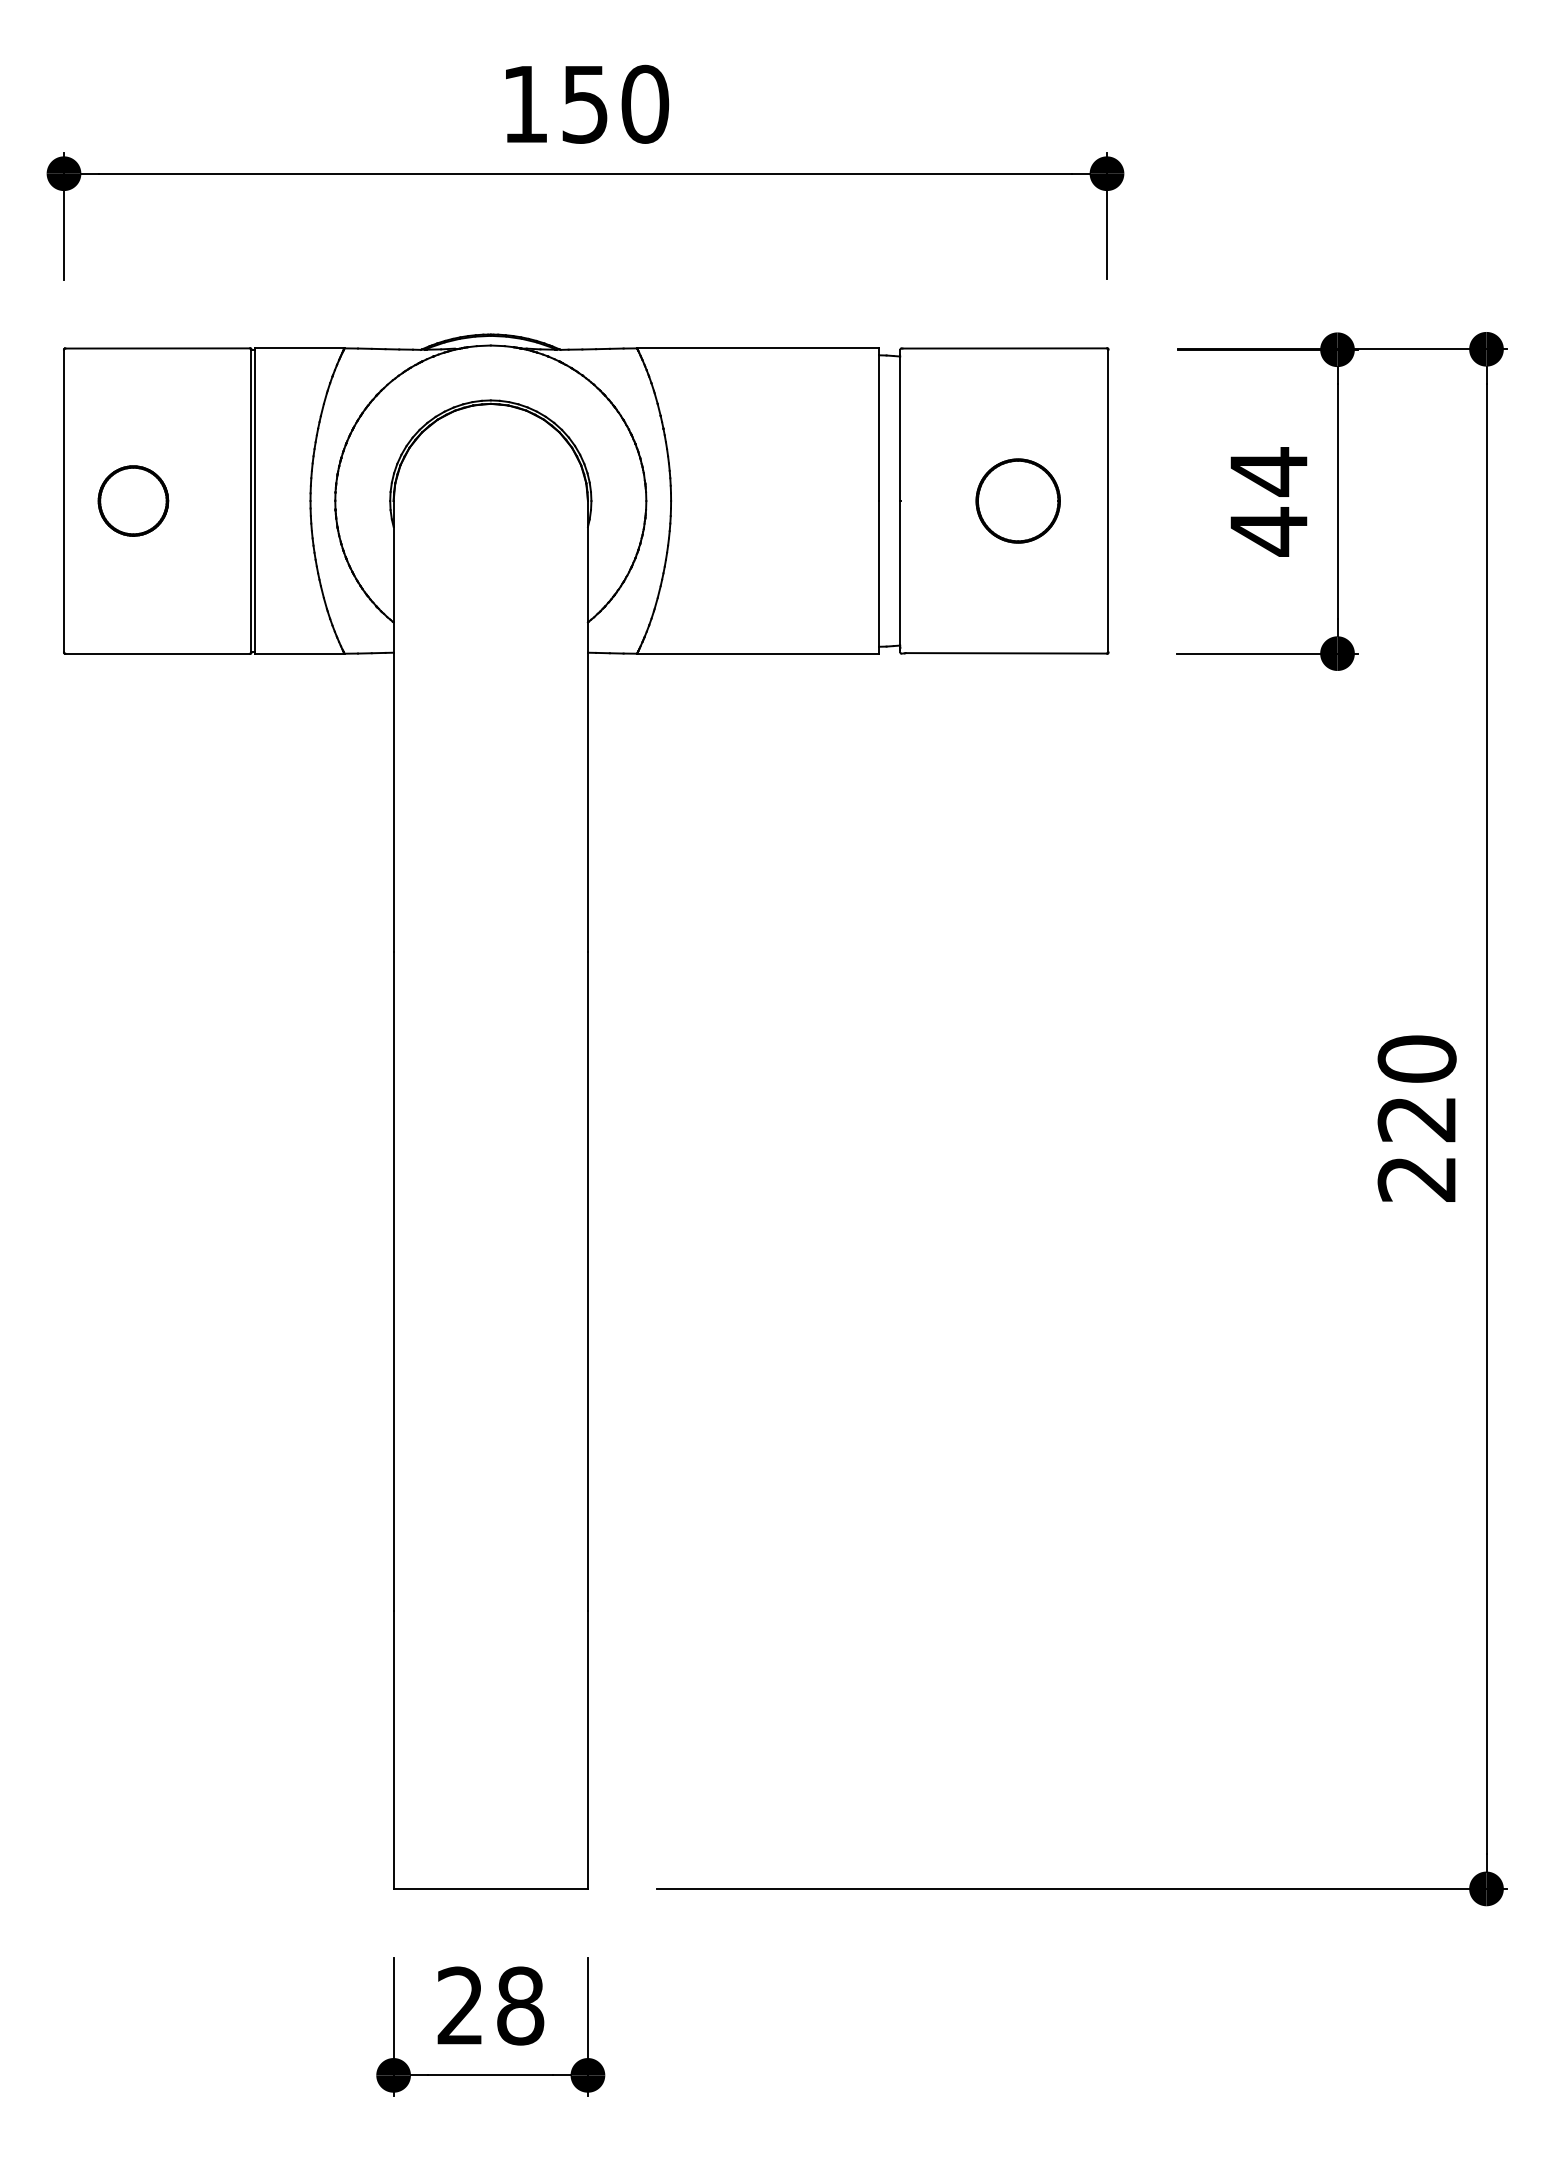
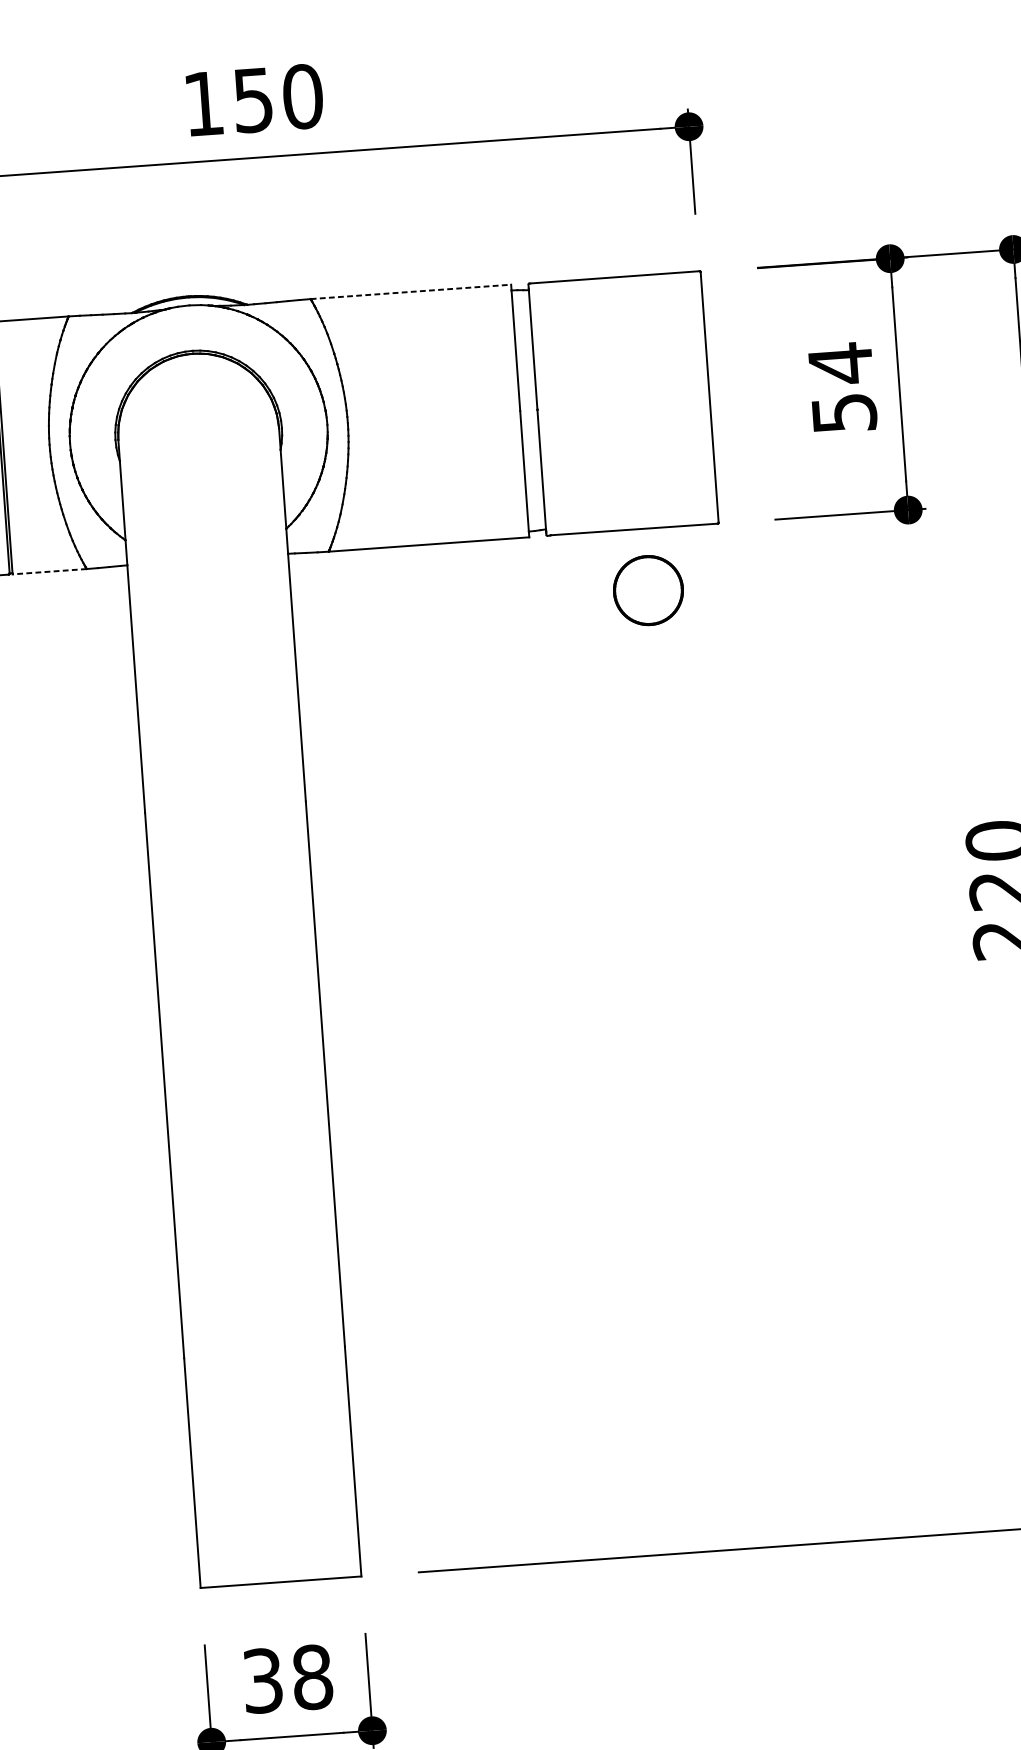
line: (758, 348) -> (411, 291), solid -> dashed
part: (1017, 500) -> (647, 590), moved
text: (1269, 531) -> (844, 413), 44 -> 54
line: (299, 653) -> (49, 571), solid -> dashed
text: (460, 2005) -> (262, 1680), 28 -> 38

